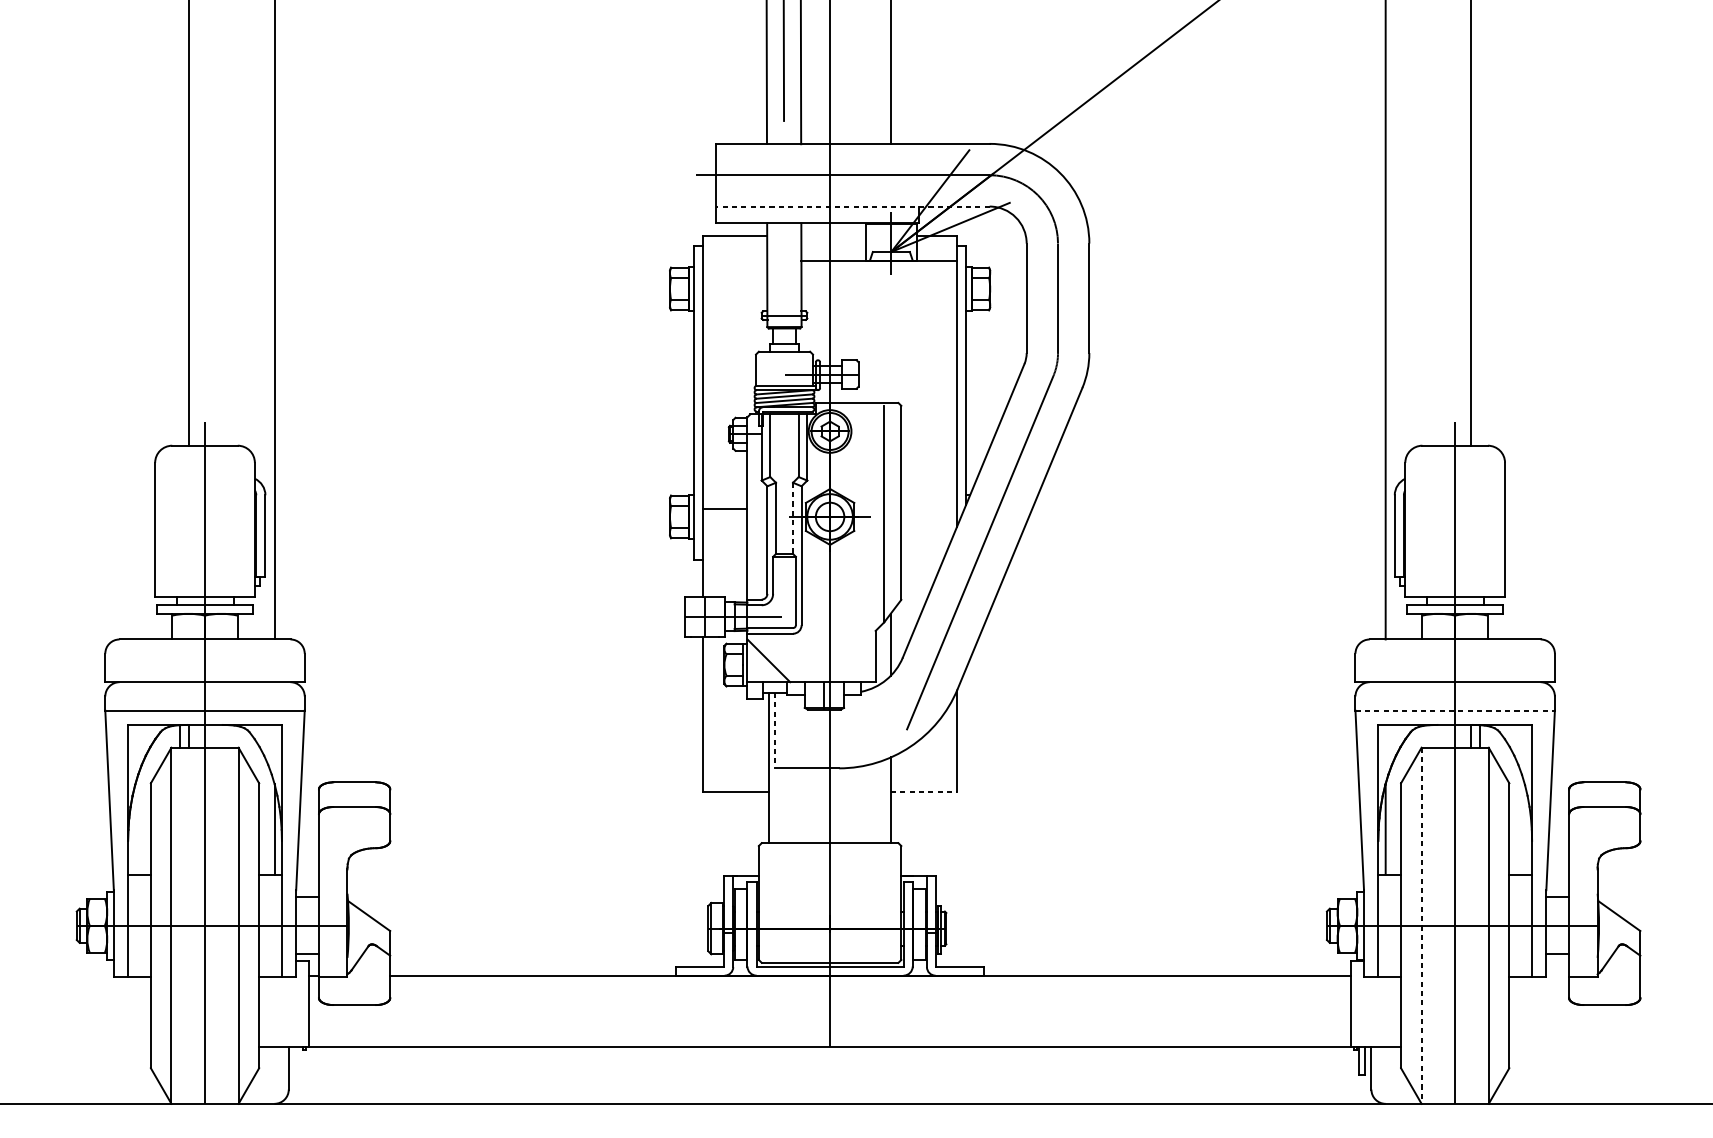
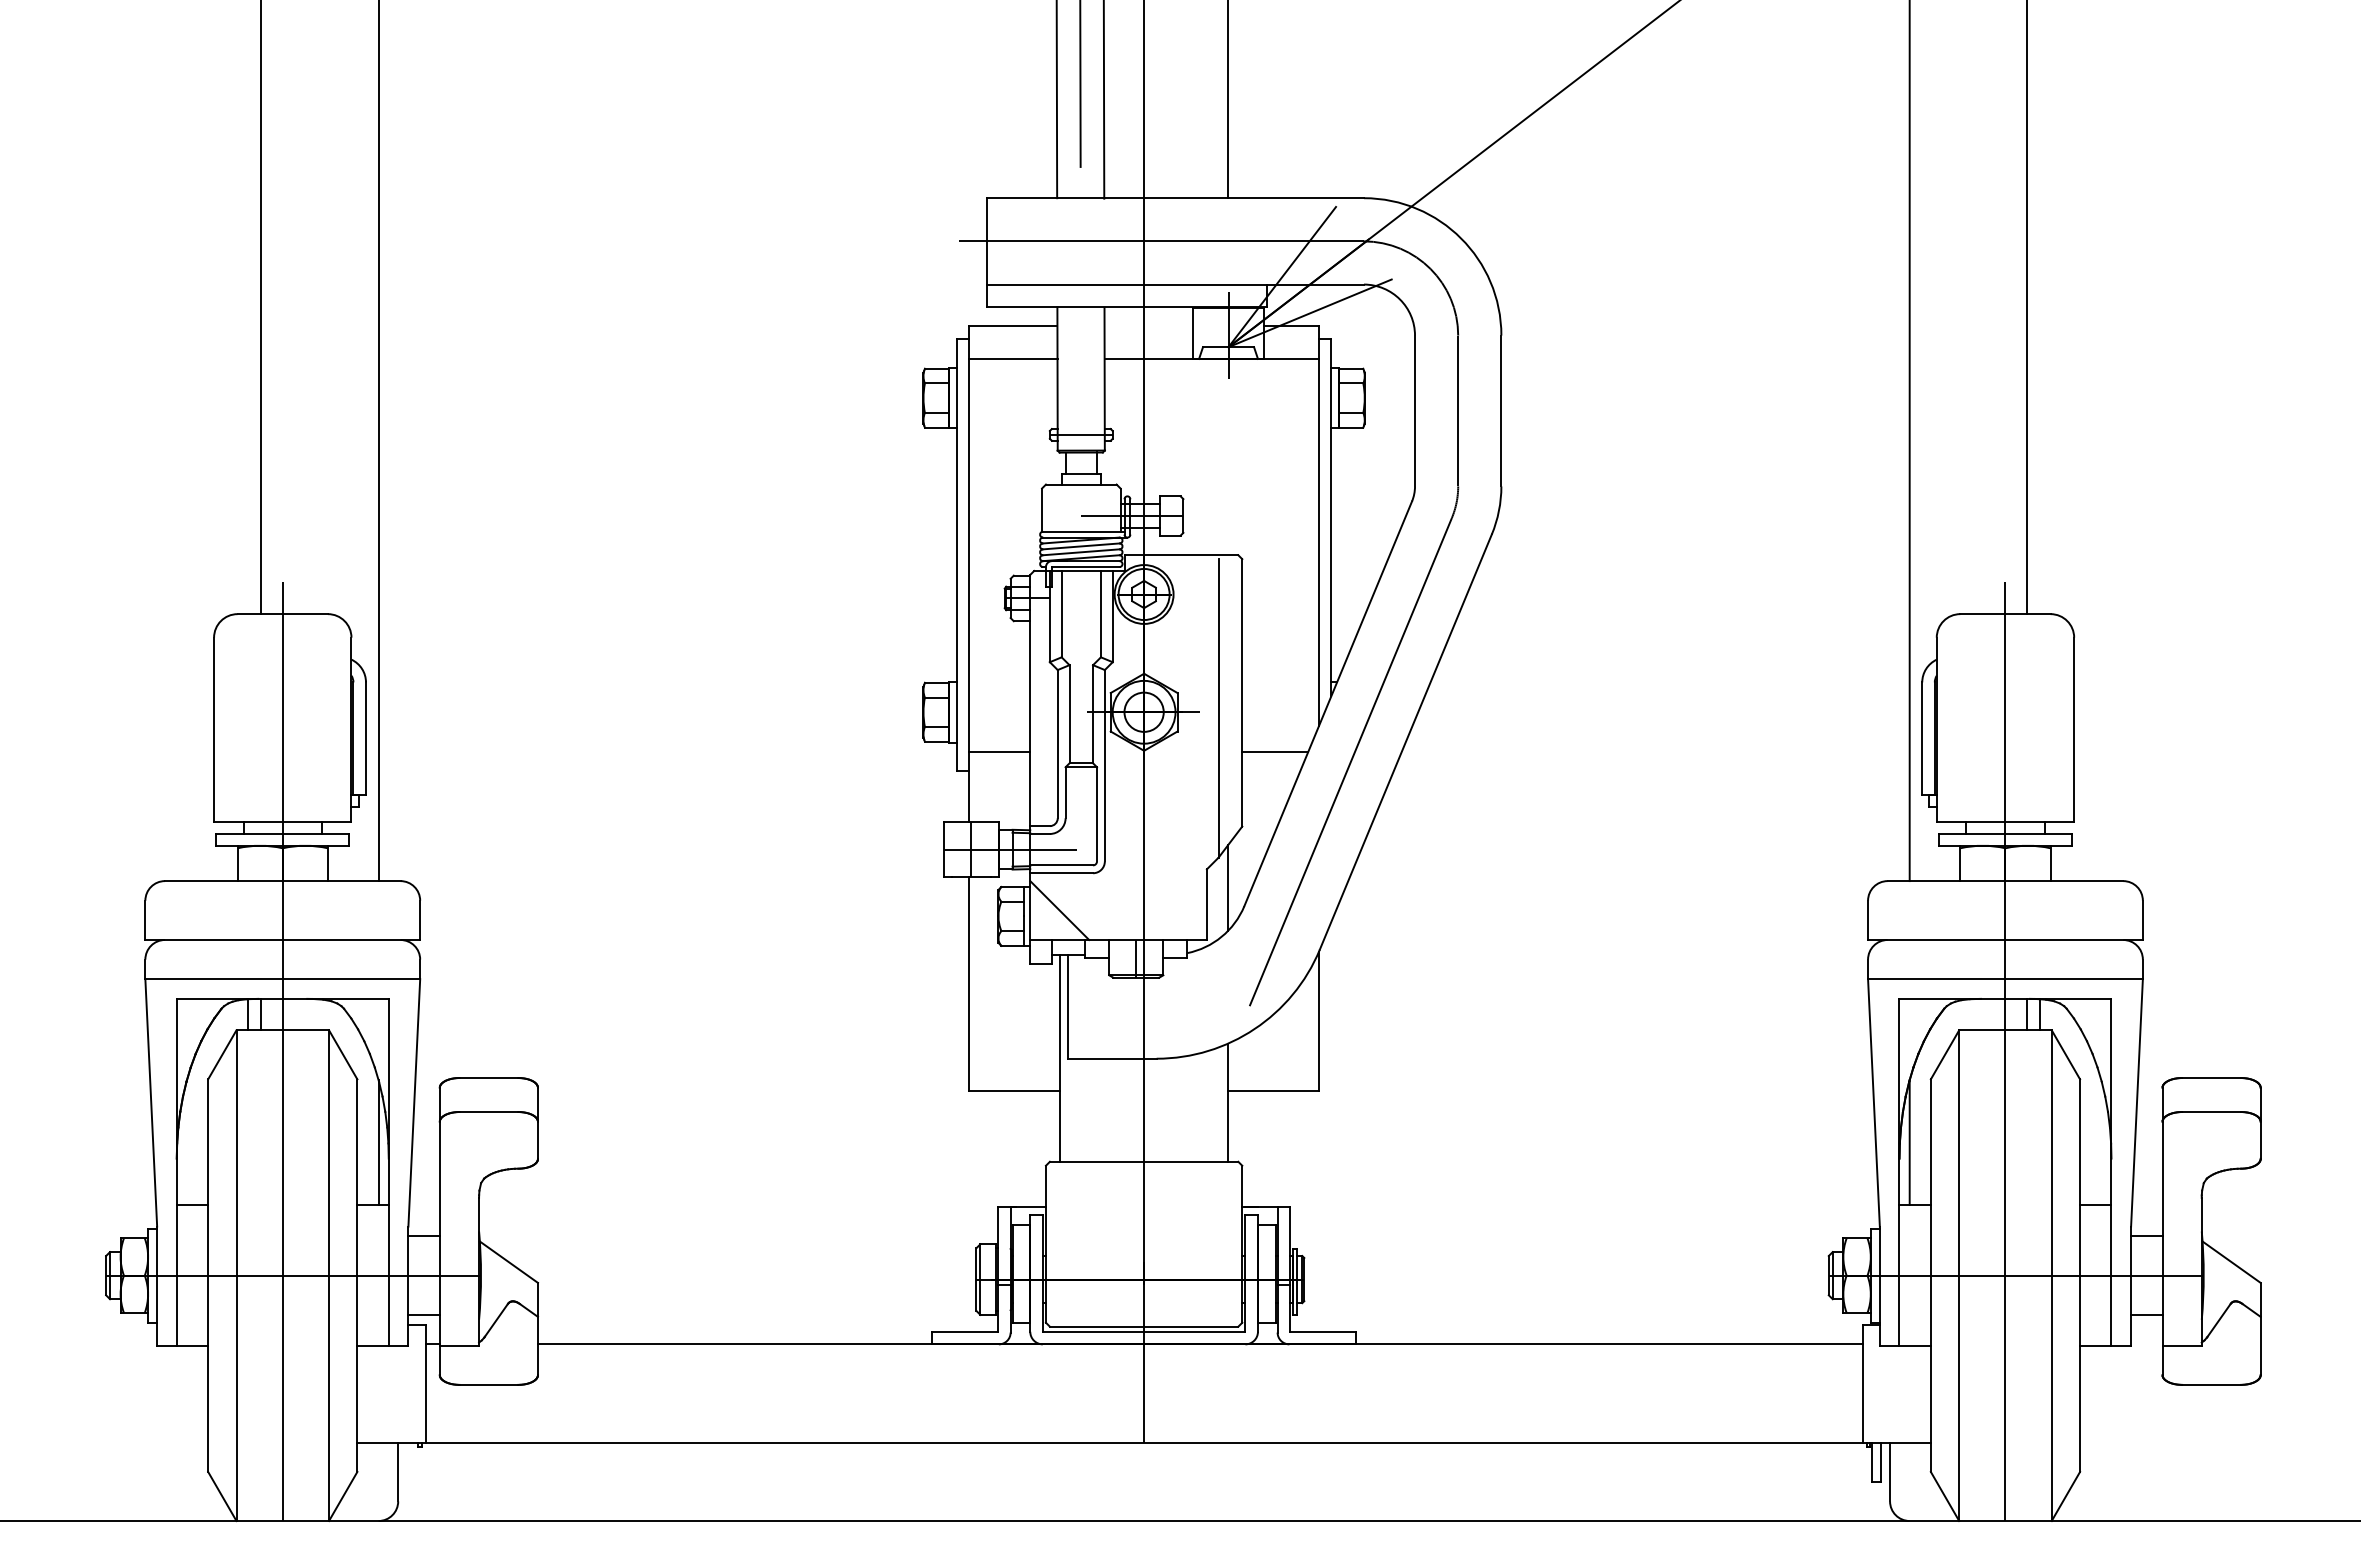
line: (852, 206) -> (1175, 284), dashed -> solid
line: (735, 260) -> (1013, 358), added
line: (725, 509) -> (999, 751), moved
line: (793, 518) -> (1093, 714), dashed -> solid
line: (925, 545) -> (1275, 751), added
line: (1455, 710) -> (2005, 979), dashed -> solid
line: (774, 731) -> (1067, 1007), dashed -> solid
line: (923, 792) -> (1273, 1091), dashed -> solid
line: (1421, 926) -> (1959, 1276), dashed -> solid

